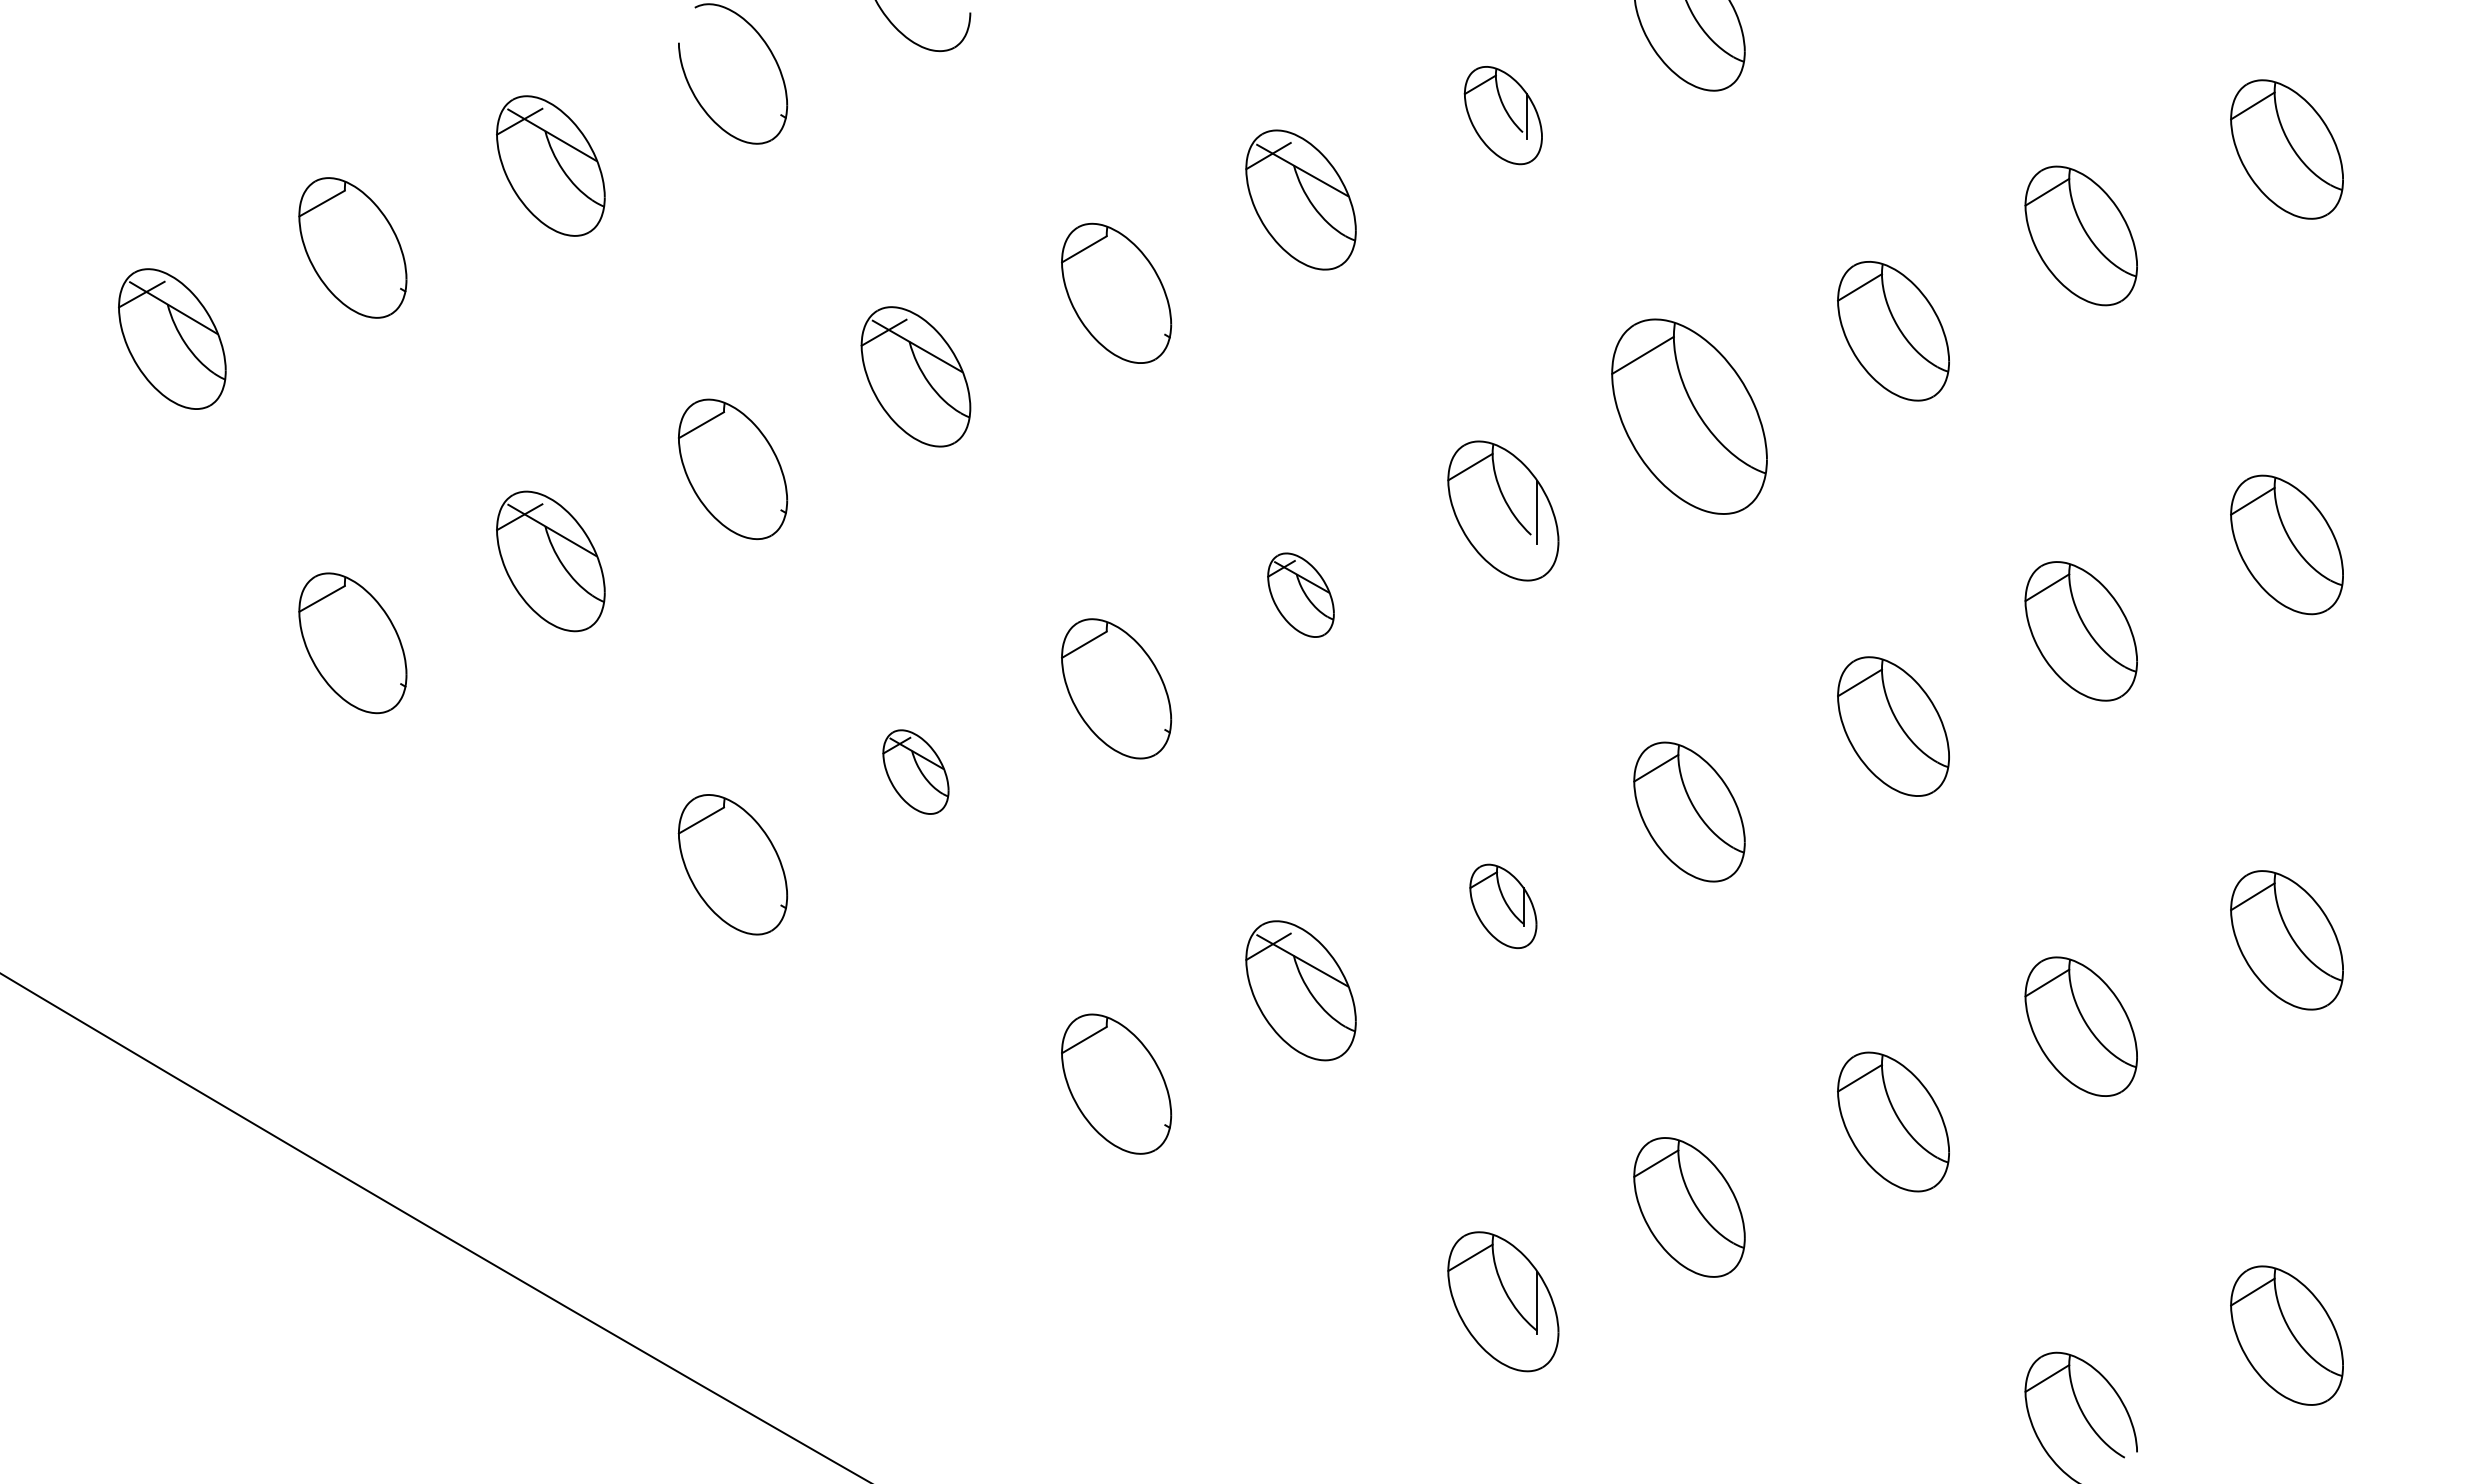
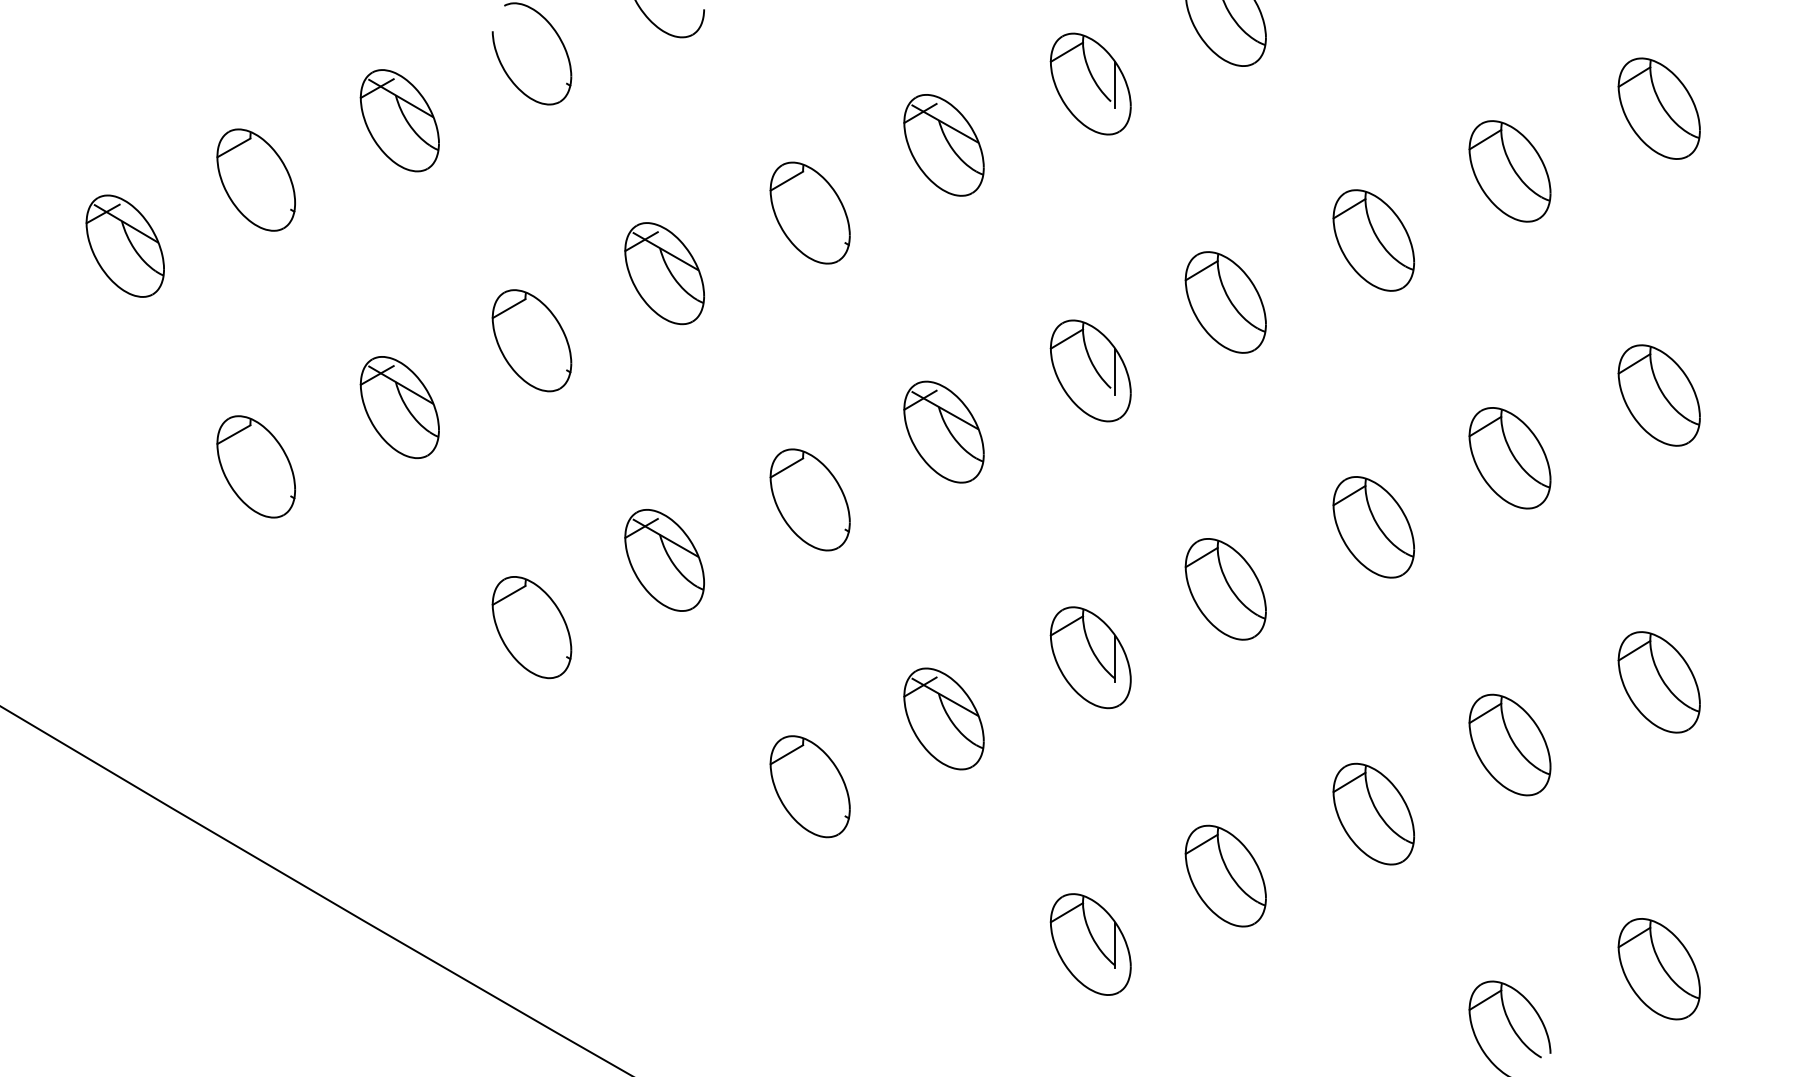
part: (1503, 115) -> (1090, 84), size x1.43
part: (1689, 416) -> (1225, 302), size x0.71
part: (1300, 594) -> (943, 431), size x1.67
part: (915, 771) -> (664, 559), size x1.67
part: (1503, 906) -> (1090, 657), size x1.67

